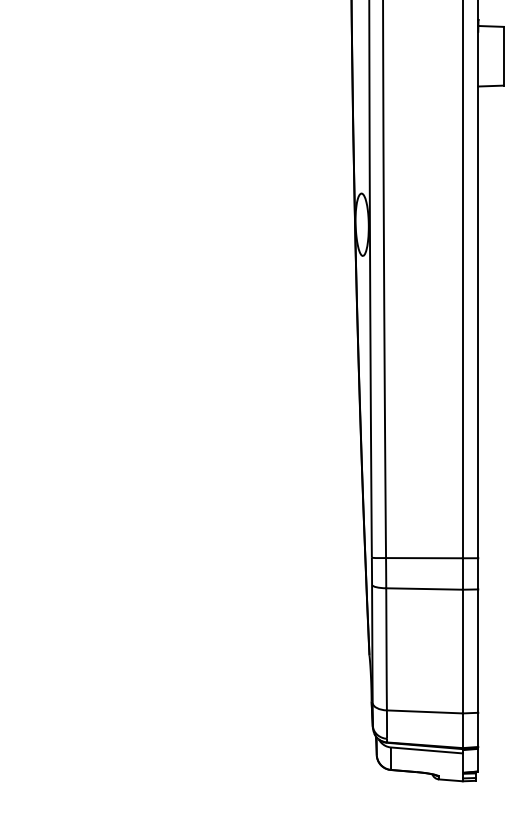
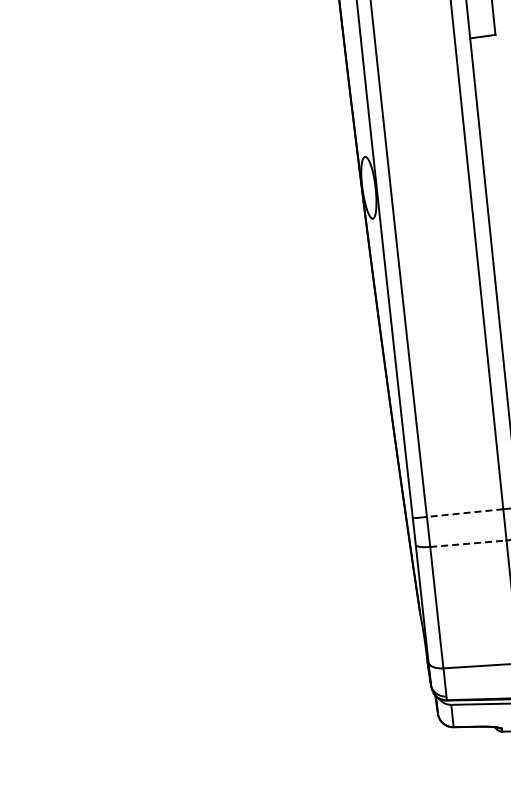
line: (423, 558) -> (464, 513), solid -> dashed
line: (425, 589) -> (469, 544), solid -> dashed

